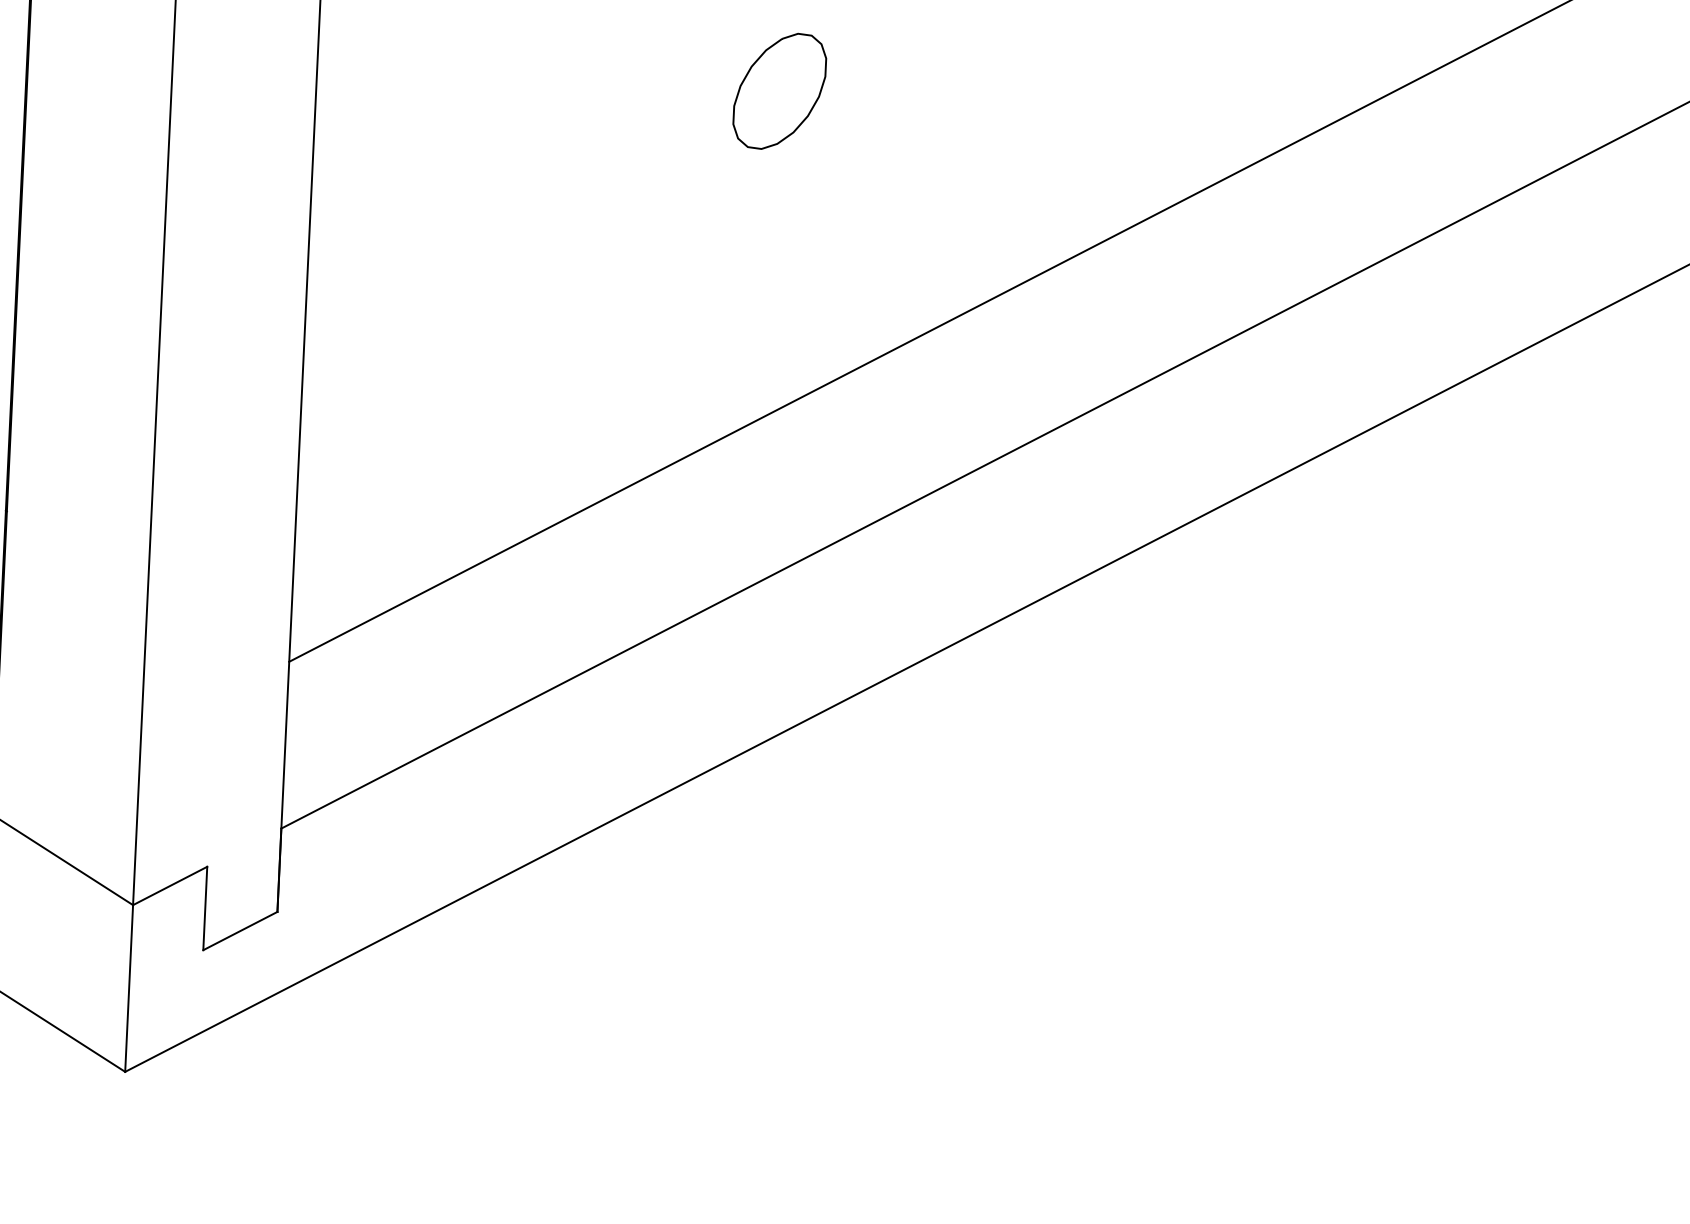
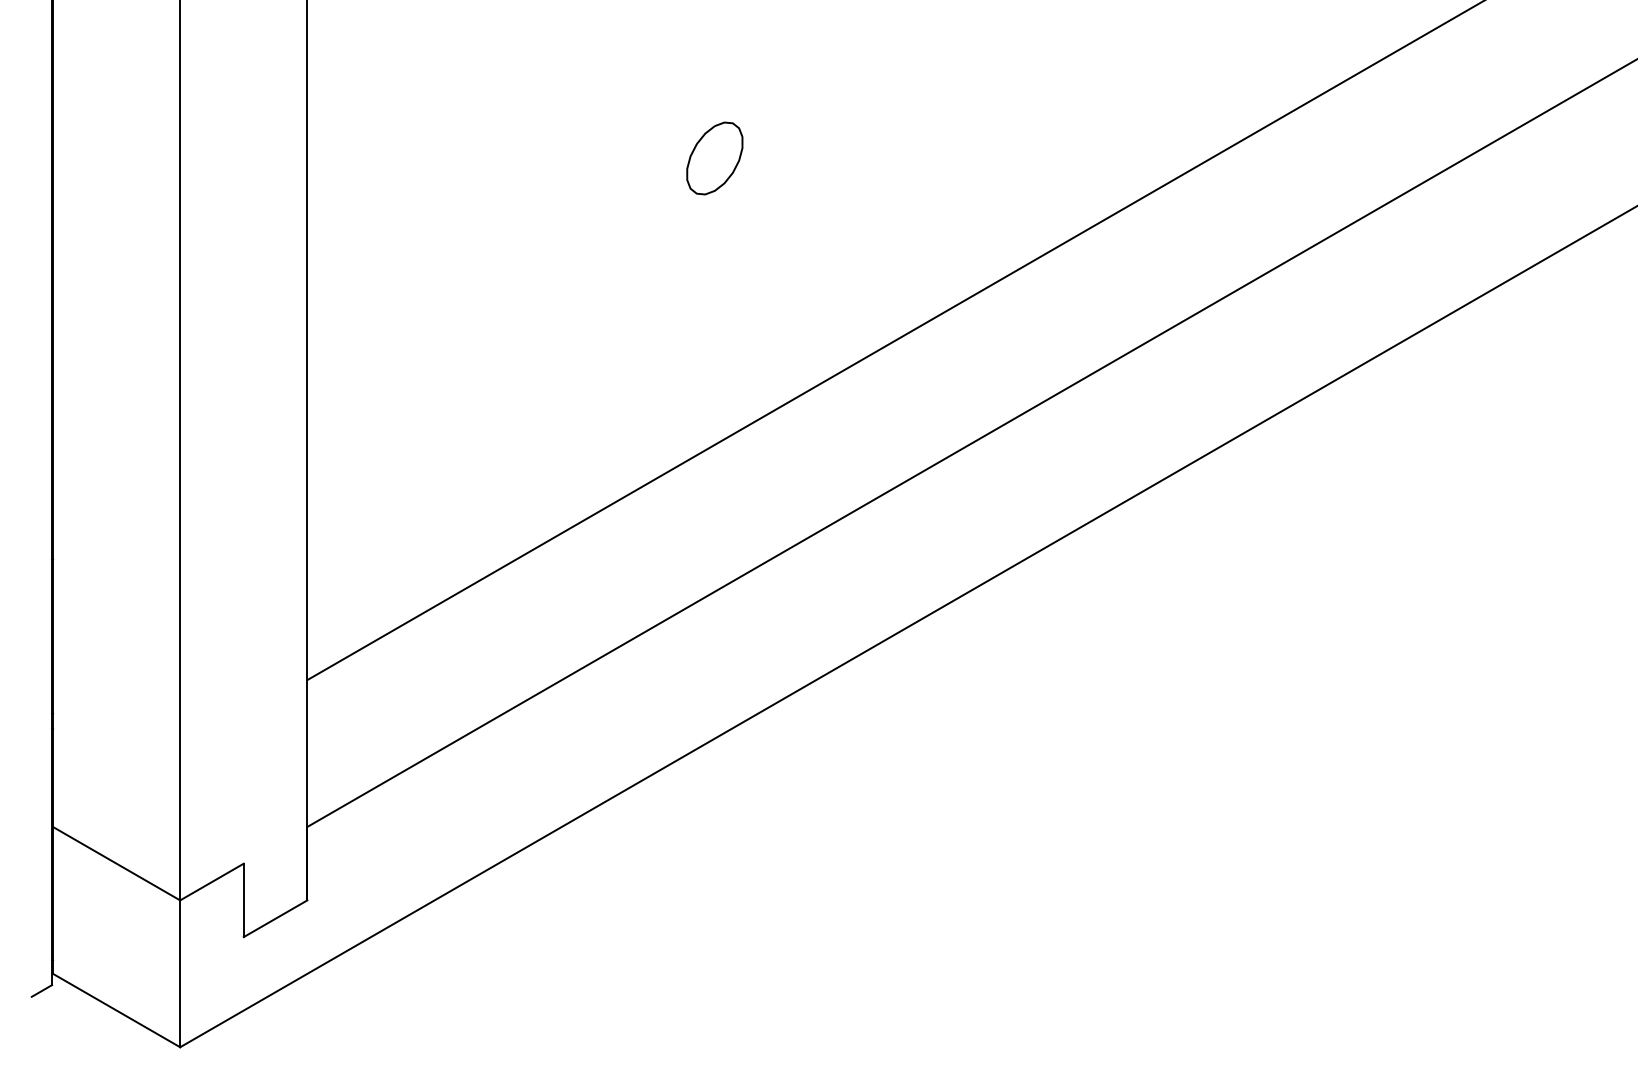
part: (779, 91) -> (714, 158), size x0.7

